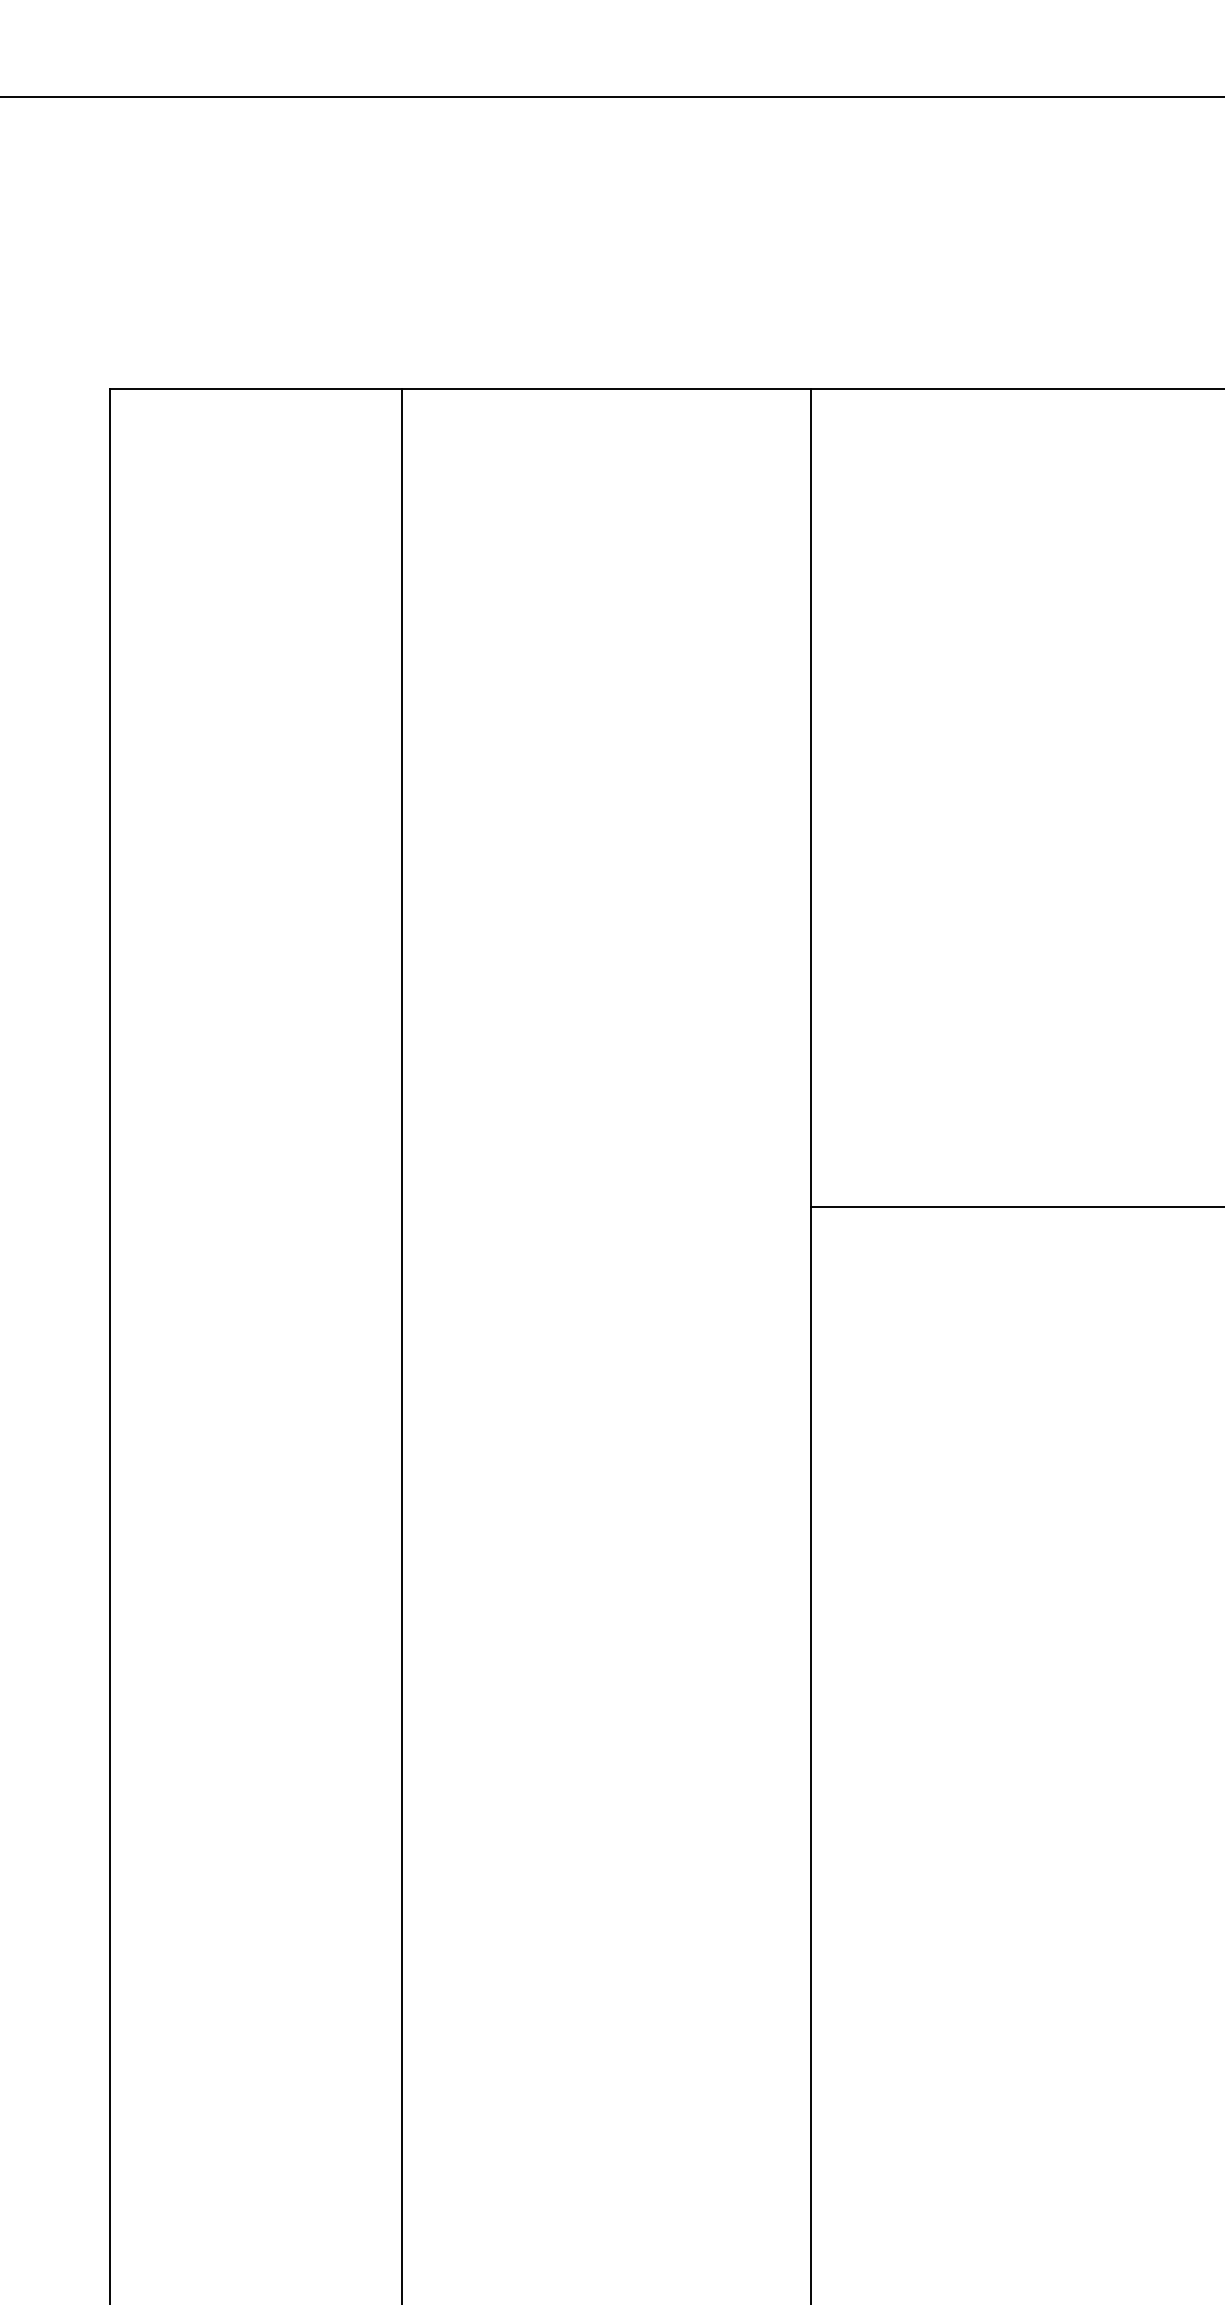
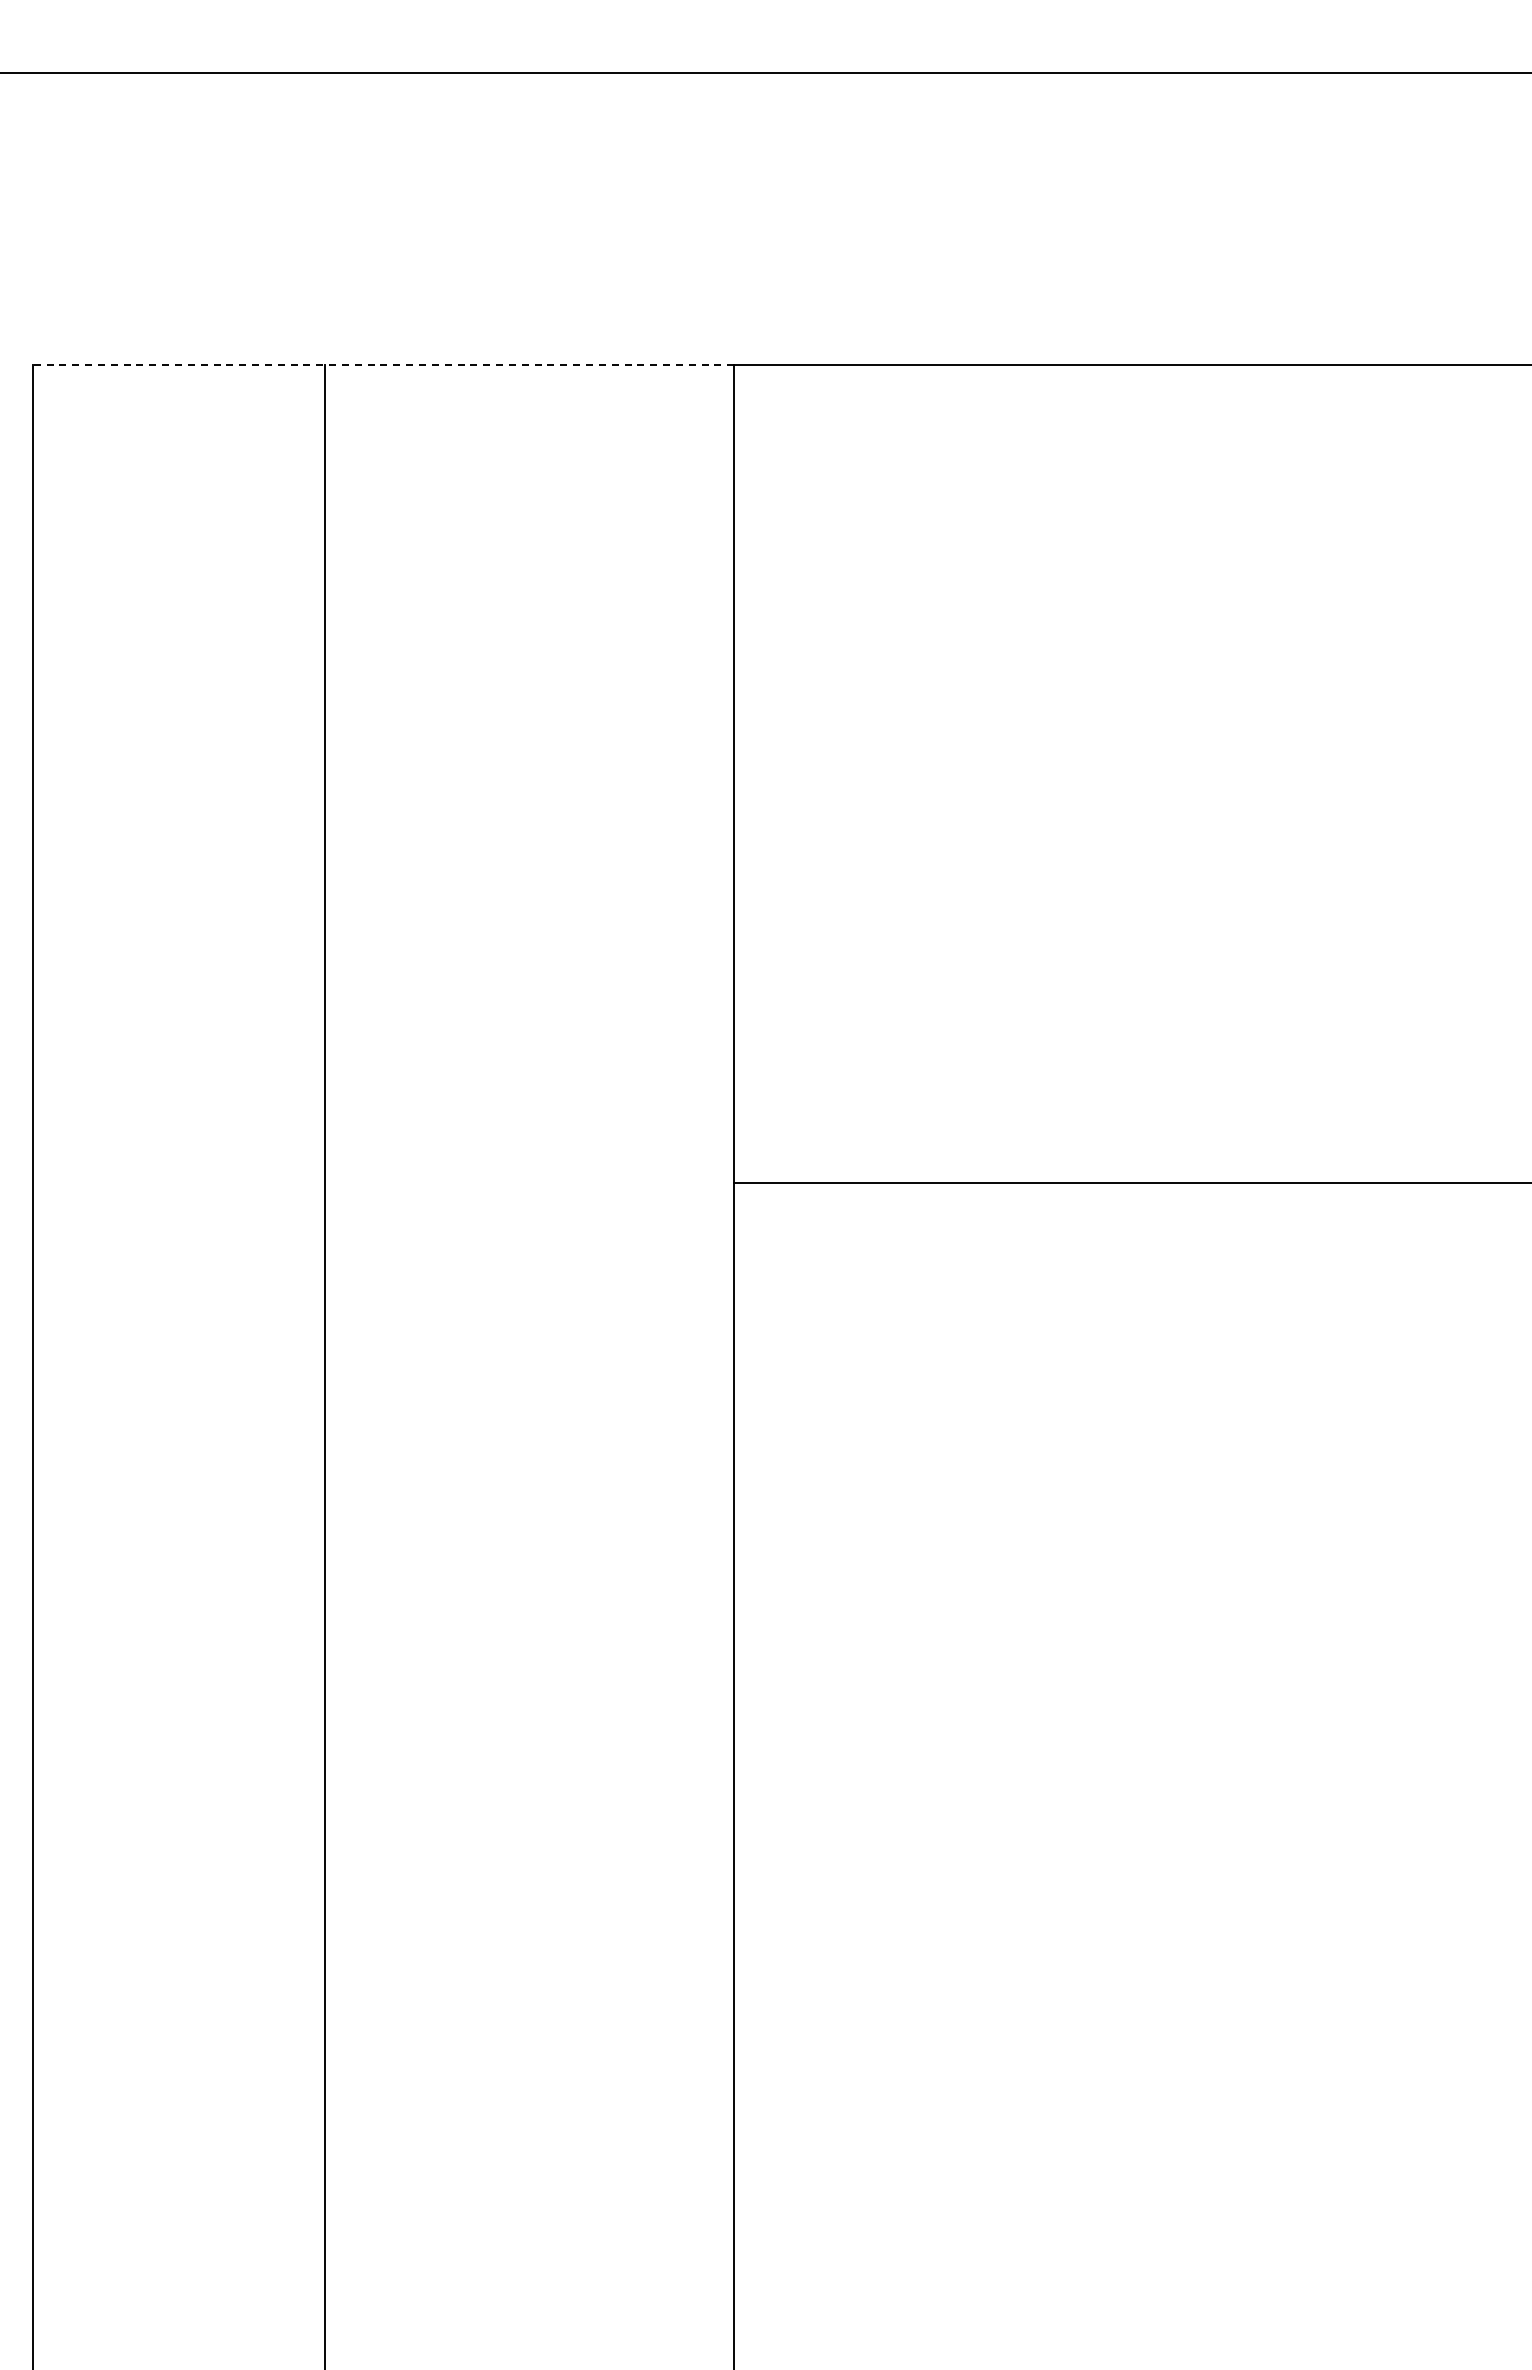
line: (460, 389) -> (383, 365), solid -> dashed

